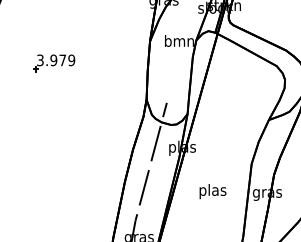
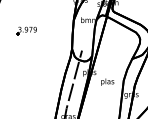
text: (212, 190) -> (107, 81), moved

